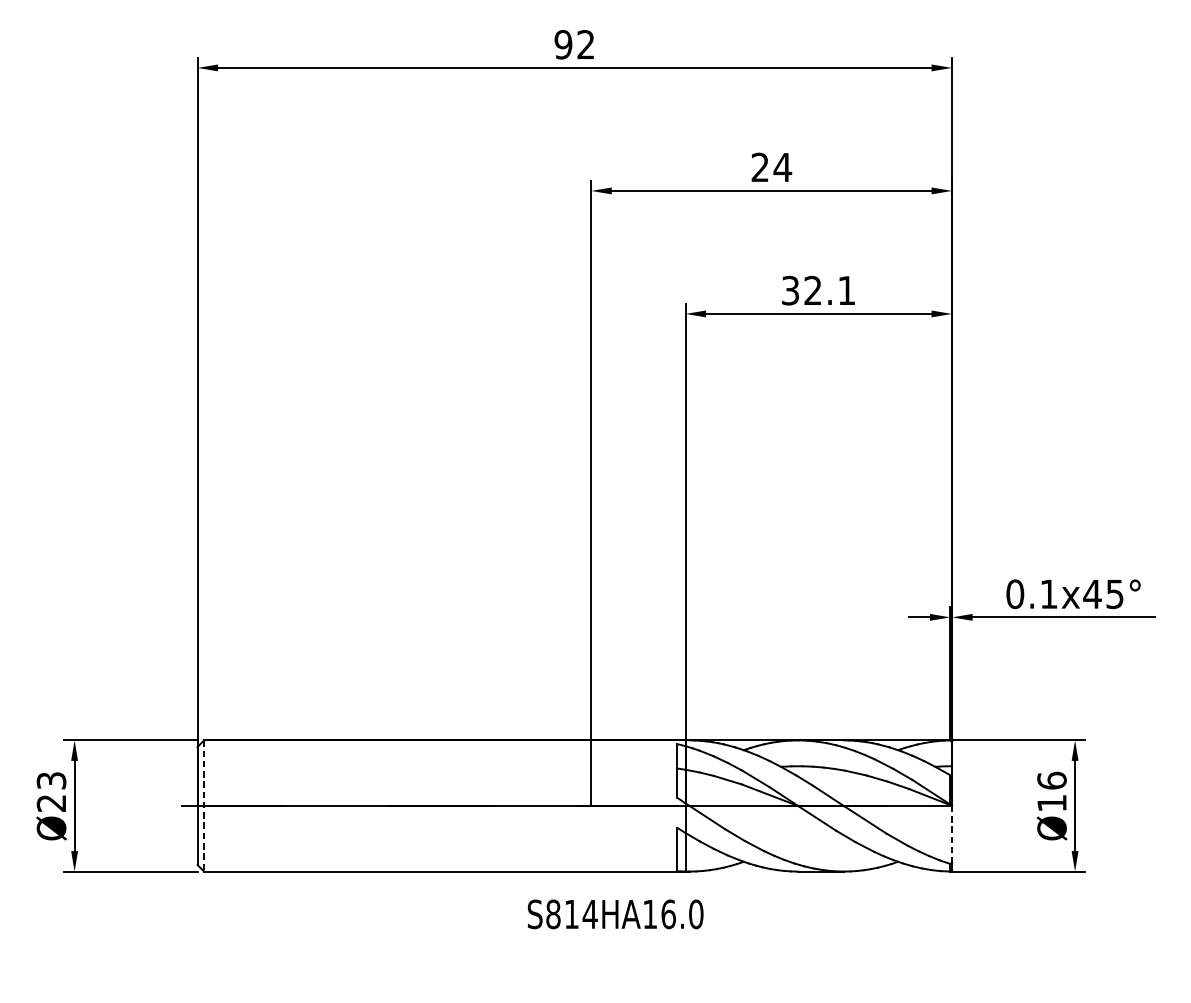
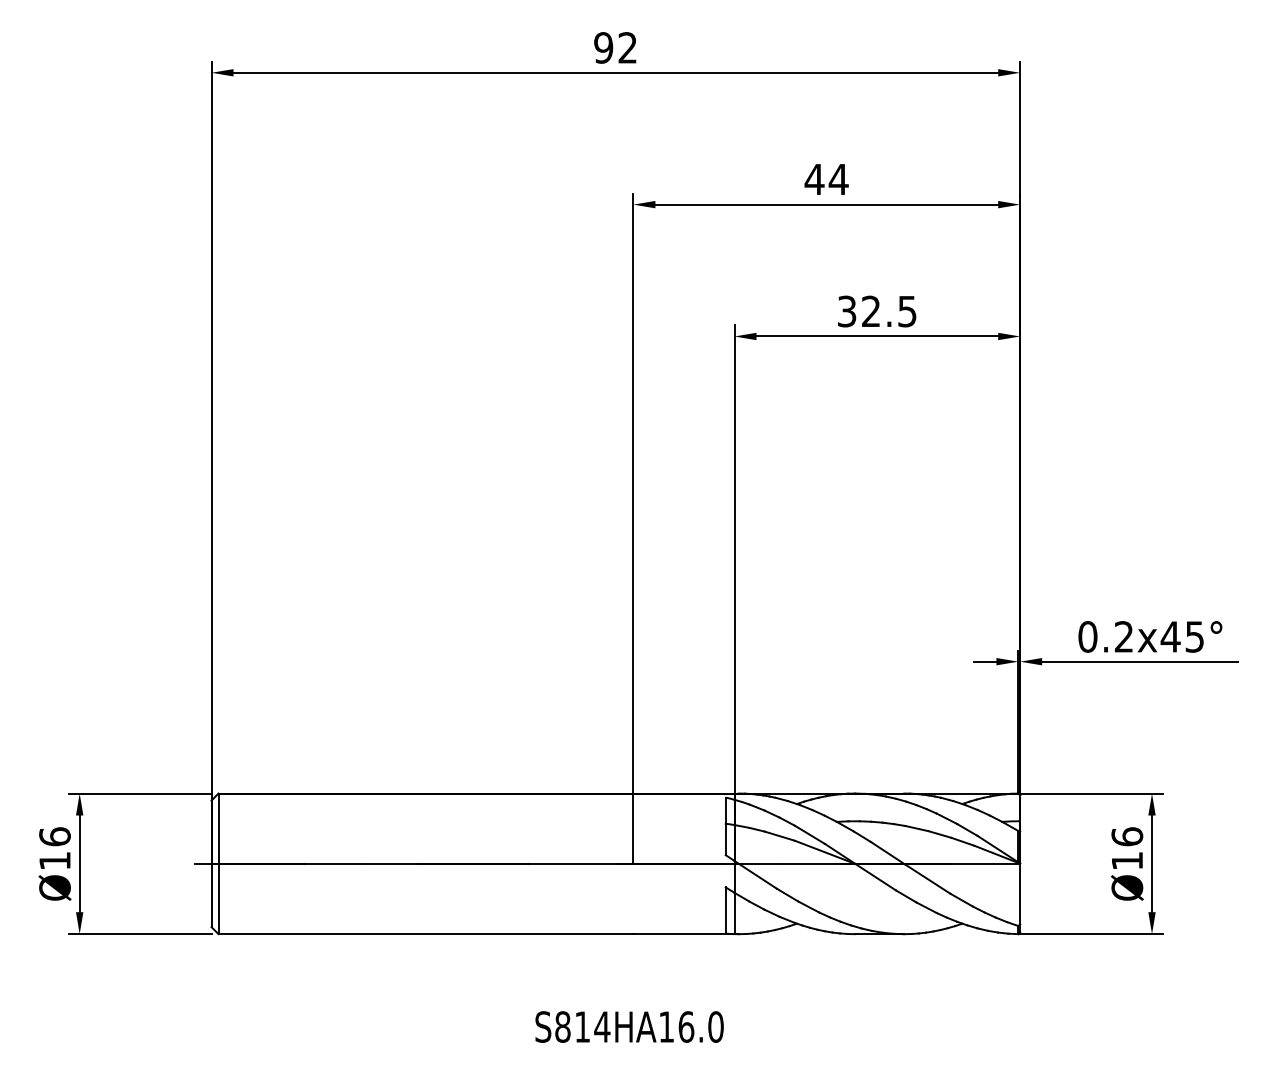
text: (760, 166) -> (814, 178), 24 -> 44
text: (846, 290) -> (907, 311), 32.1 -> 32.5
text: (1048, 593) -> (1123, 636), 0.1x45° -> 0.2x45°
text: (51, 791) -> (54, 848), Ø23 -> Ø16
line: (204, 806) -> (218, 864), dashed -> solid
line: (952, 834) -> (1020, 894), dashed -> solid
text: (615, 913) -> (629, 1026), moved

